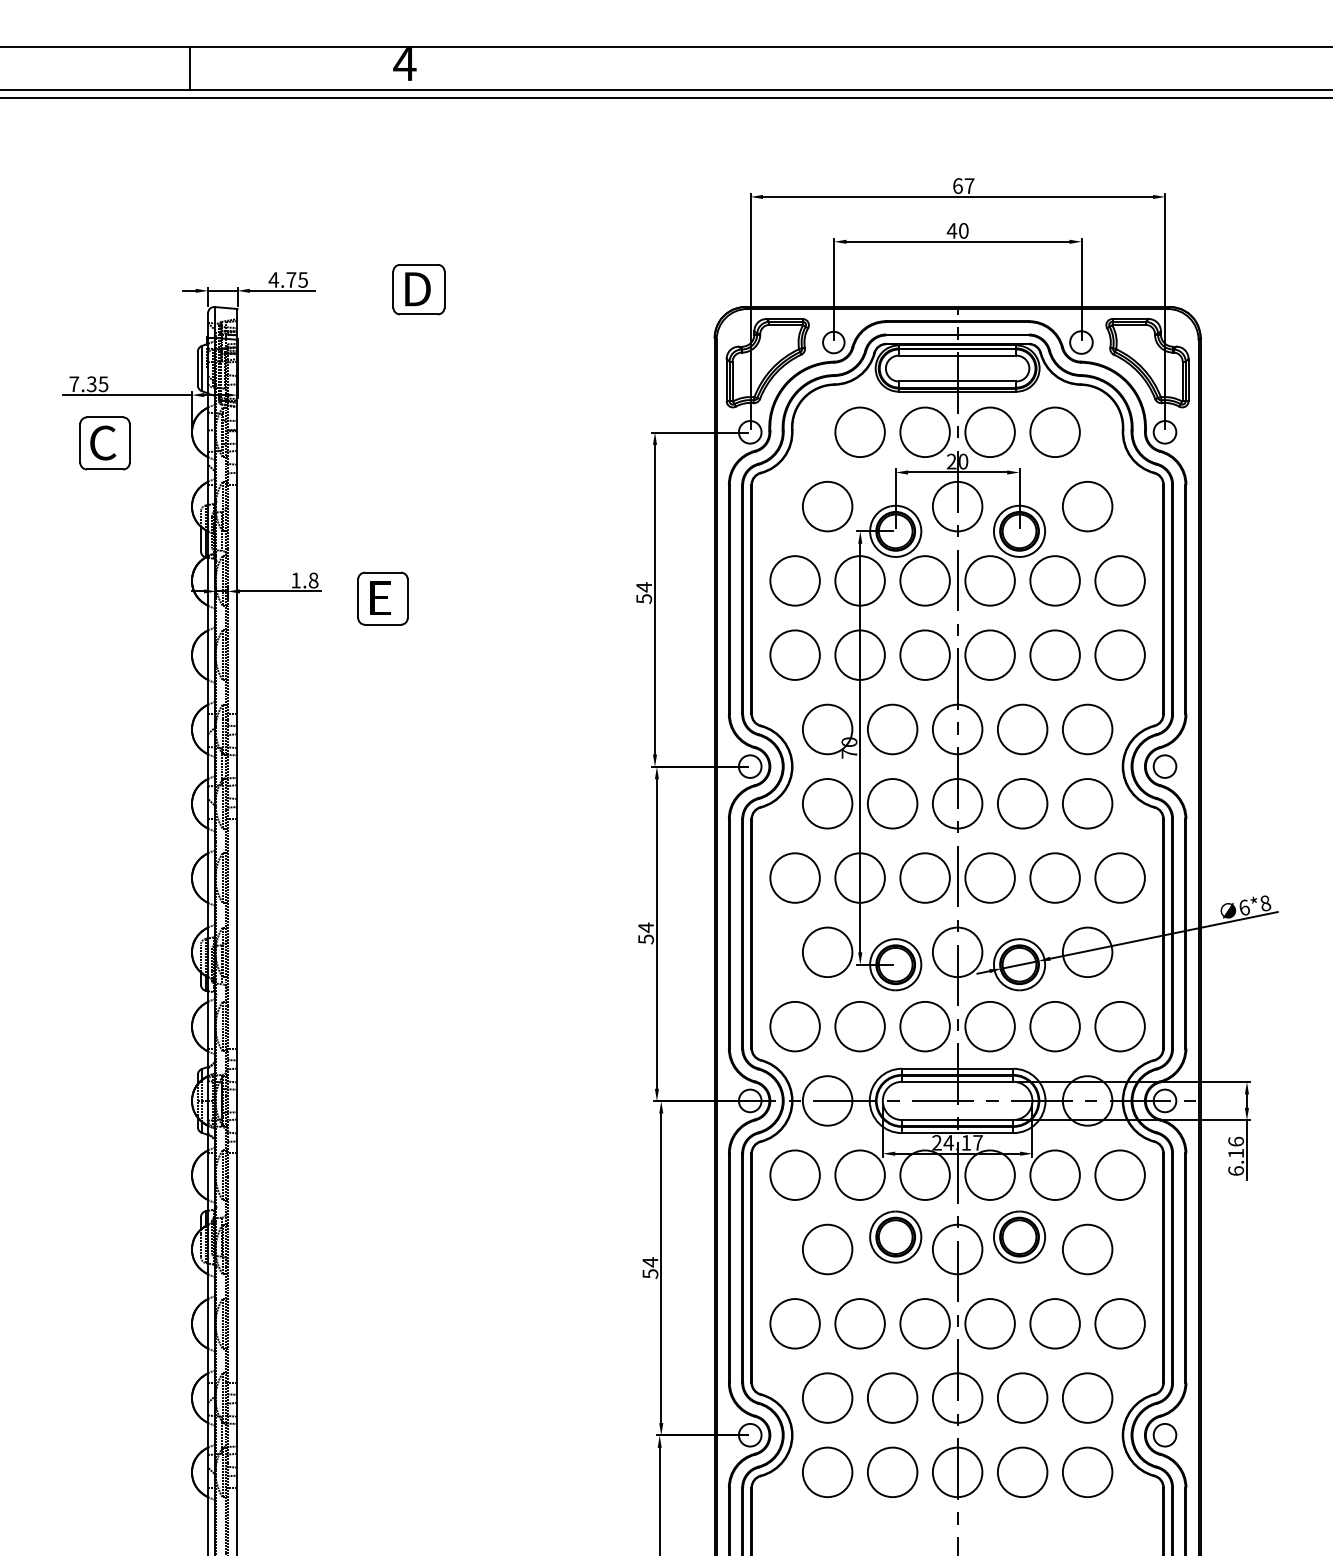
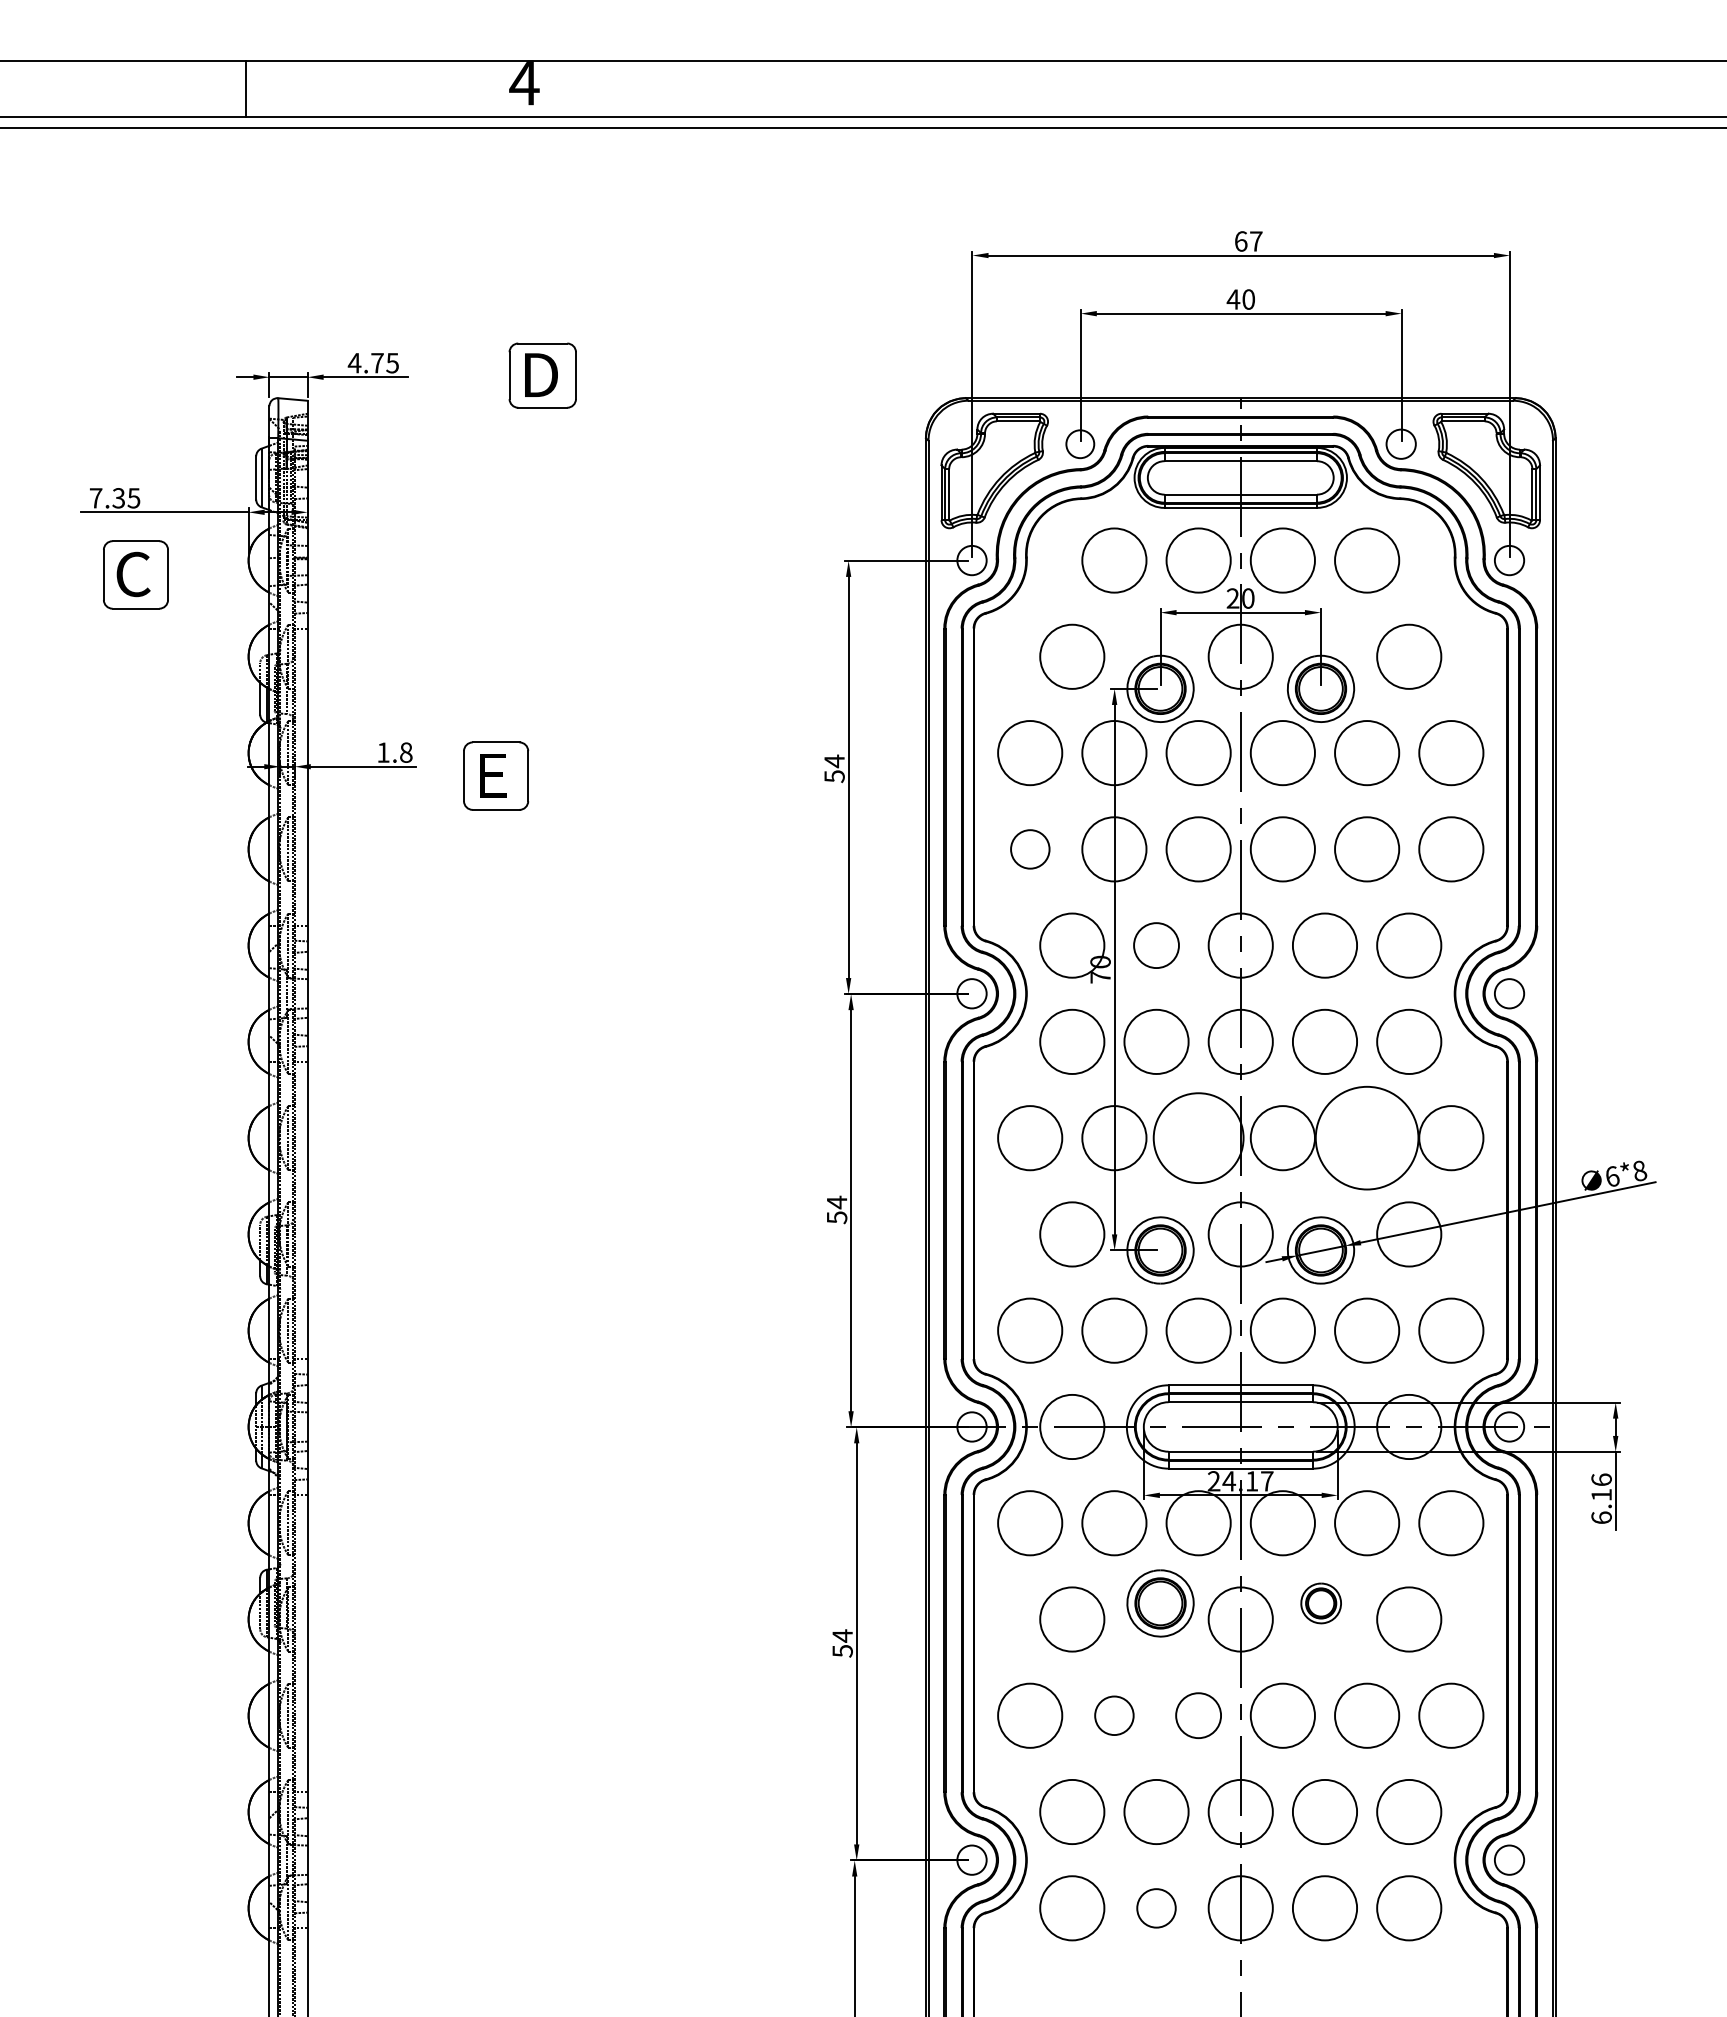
circle: (795, 655) -> (1030, 849), size x0.6
circle: (892, 729) -> (1156, 945), size x0.7
circle: (925, 878) -> (1198, 1138), size x1.4
circle: (1055, 878) -> (1367, 1138), size x1.6
part: (1019, 1237) -> (1321, 1603), size x0.6
circle: (860, 1323) -> (1114, 1715), size x0.6
circle: (925, 1323) -> (1198, 1715), size x0.7
circle: (892, 1472) -> (1156, 1908), size x0.6

